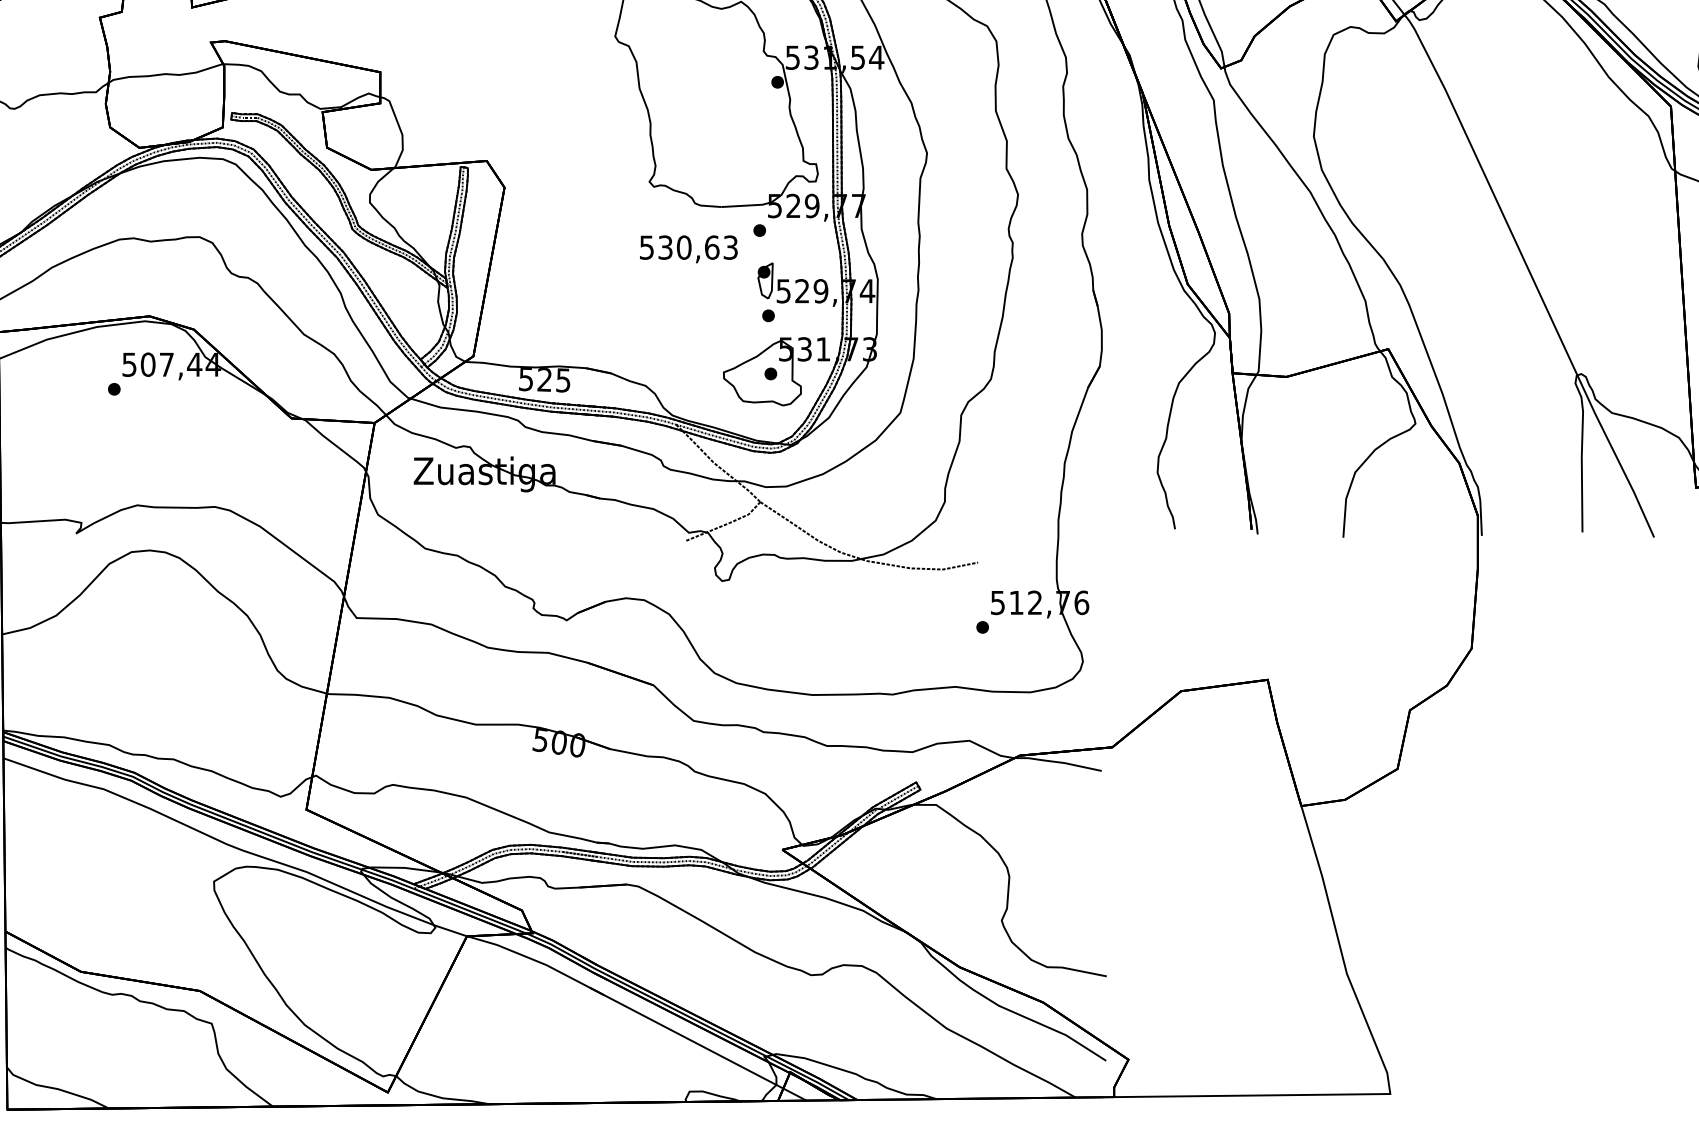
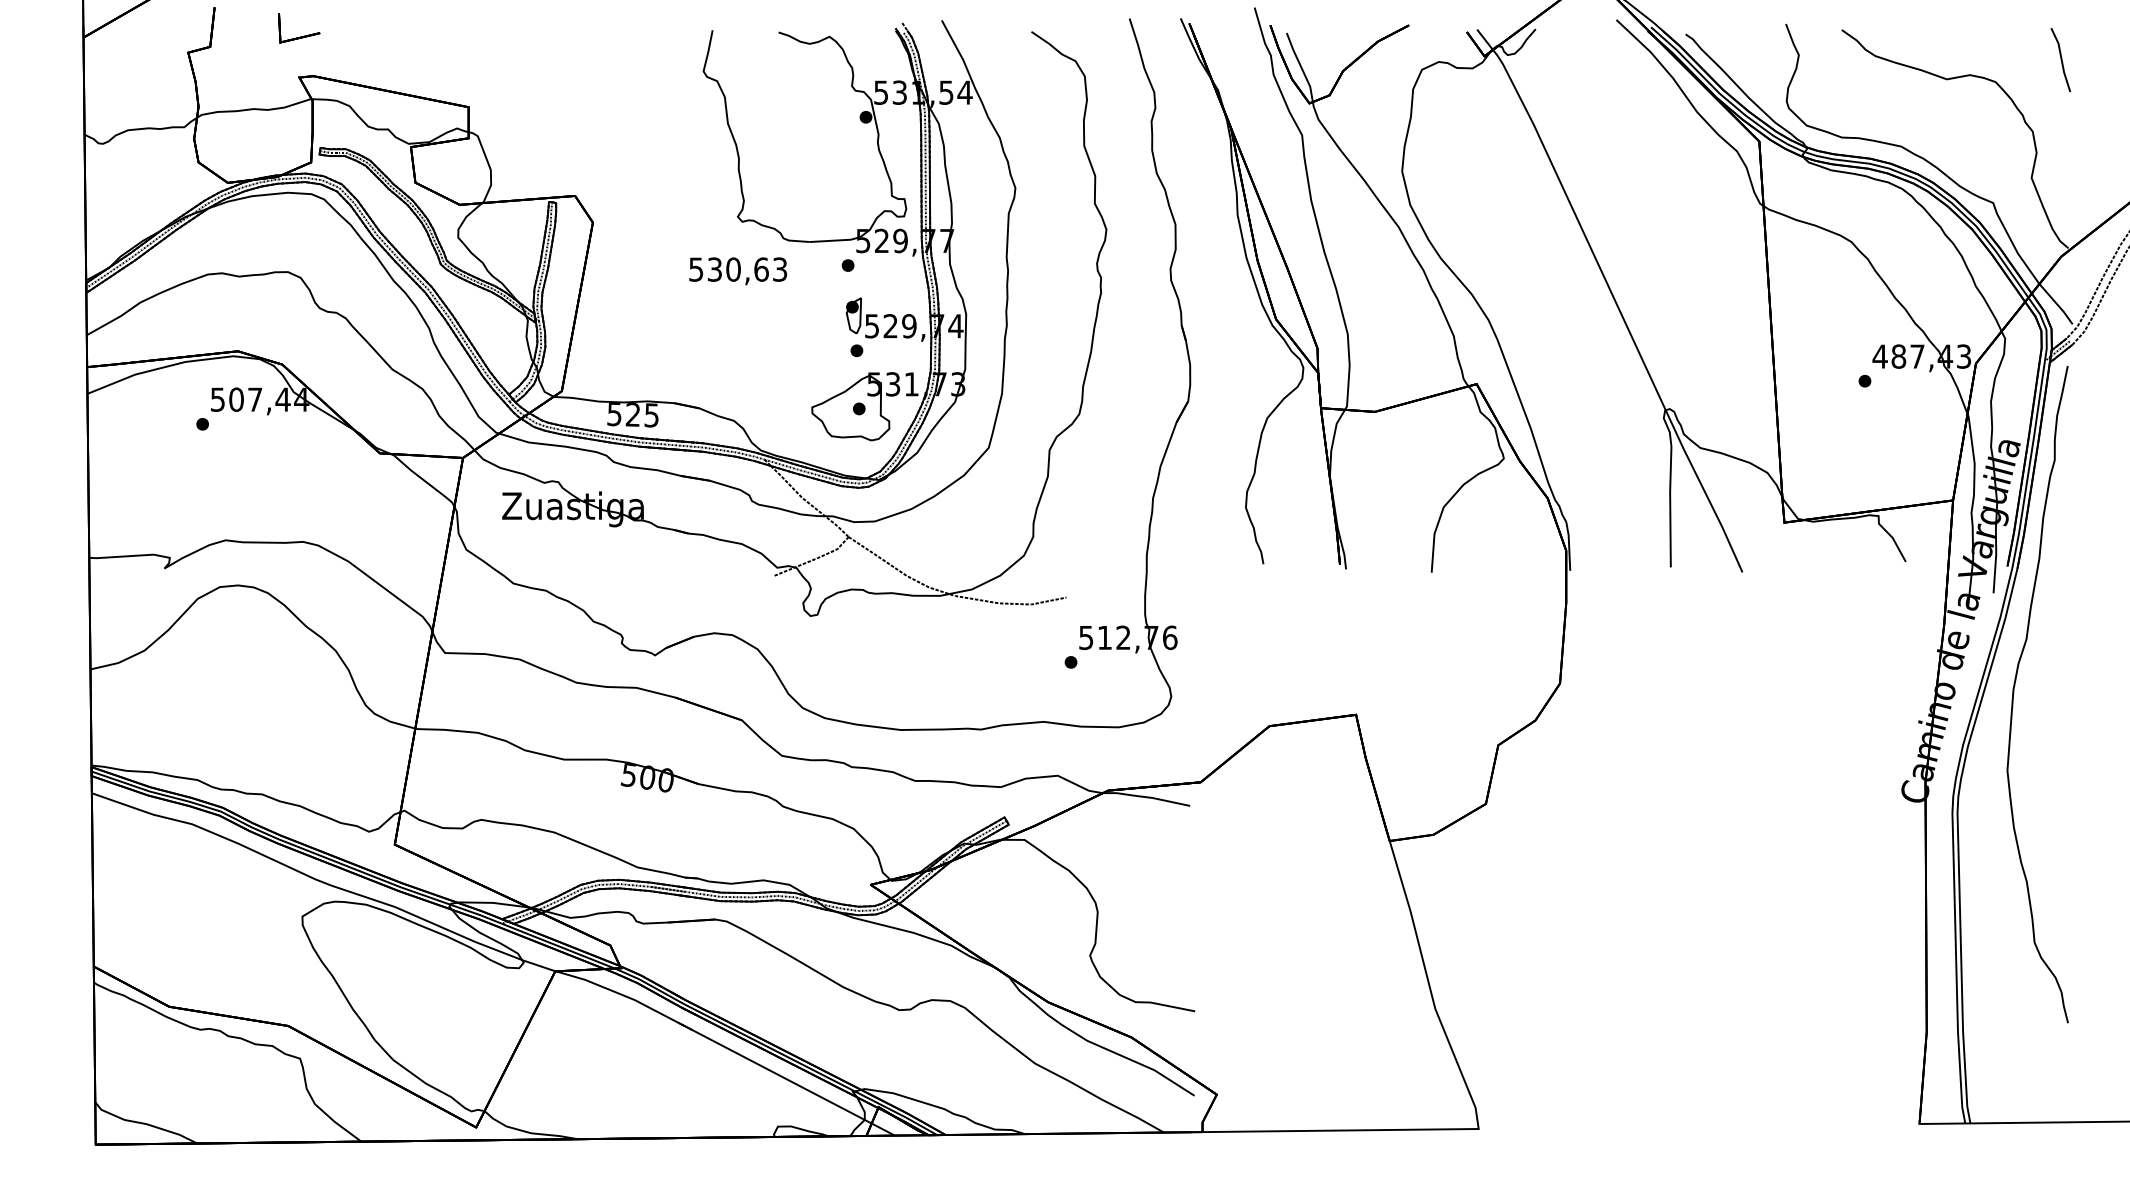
text: (689, 249) -> (738, 271), moved

